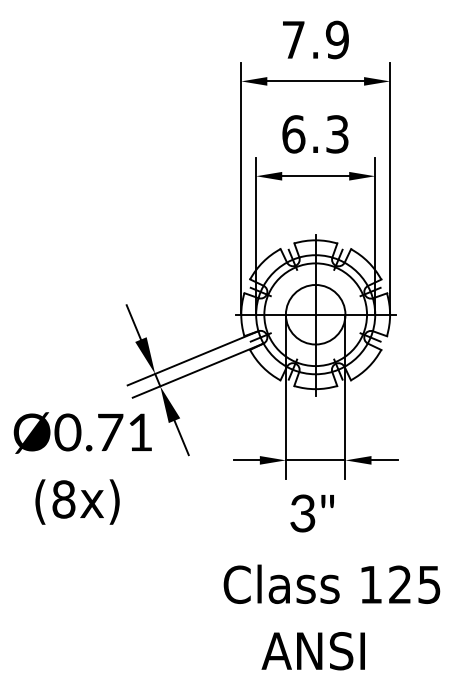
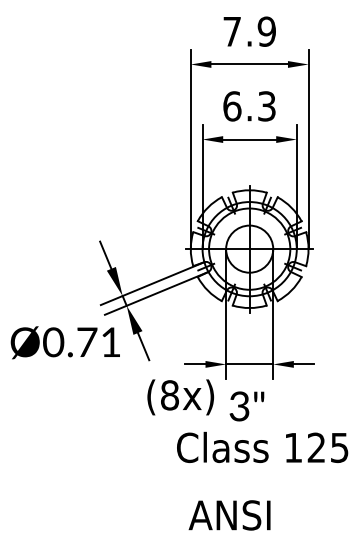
text: (77, 501) -> (180, 396), moved
text: (331, 583) -> (262, 446), moved
text: (312, 651) -> (228, 515), moved

